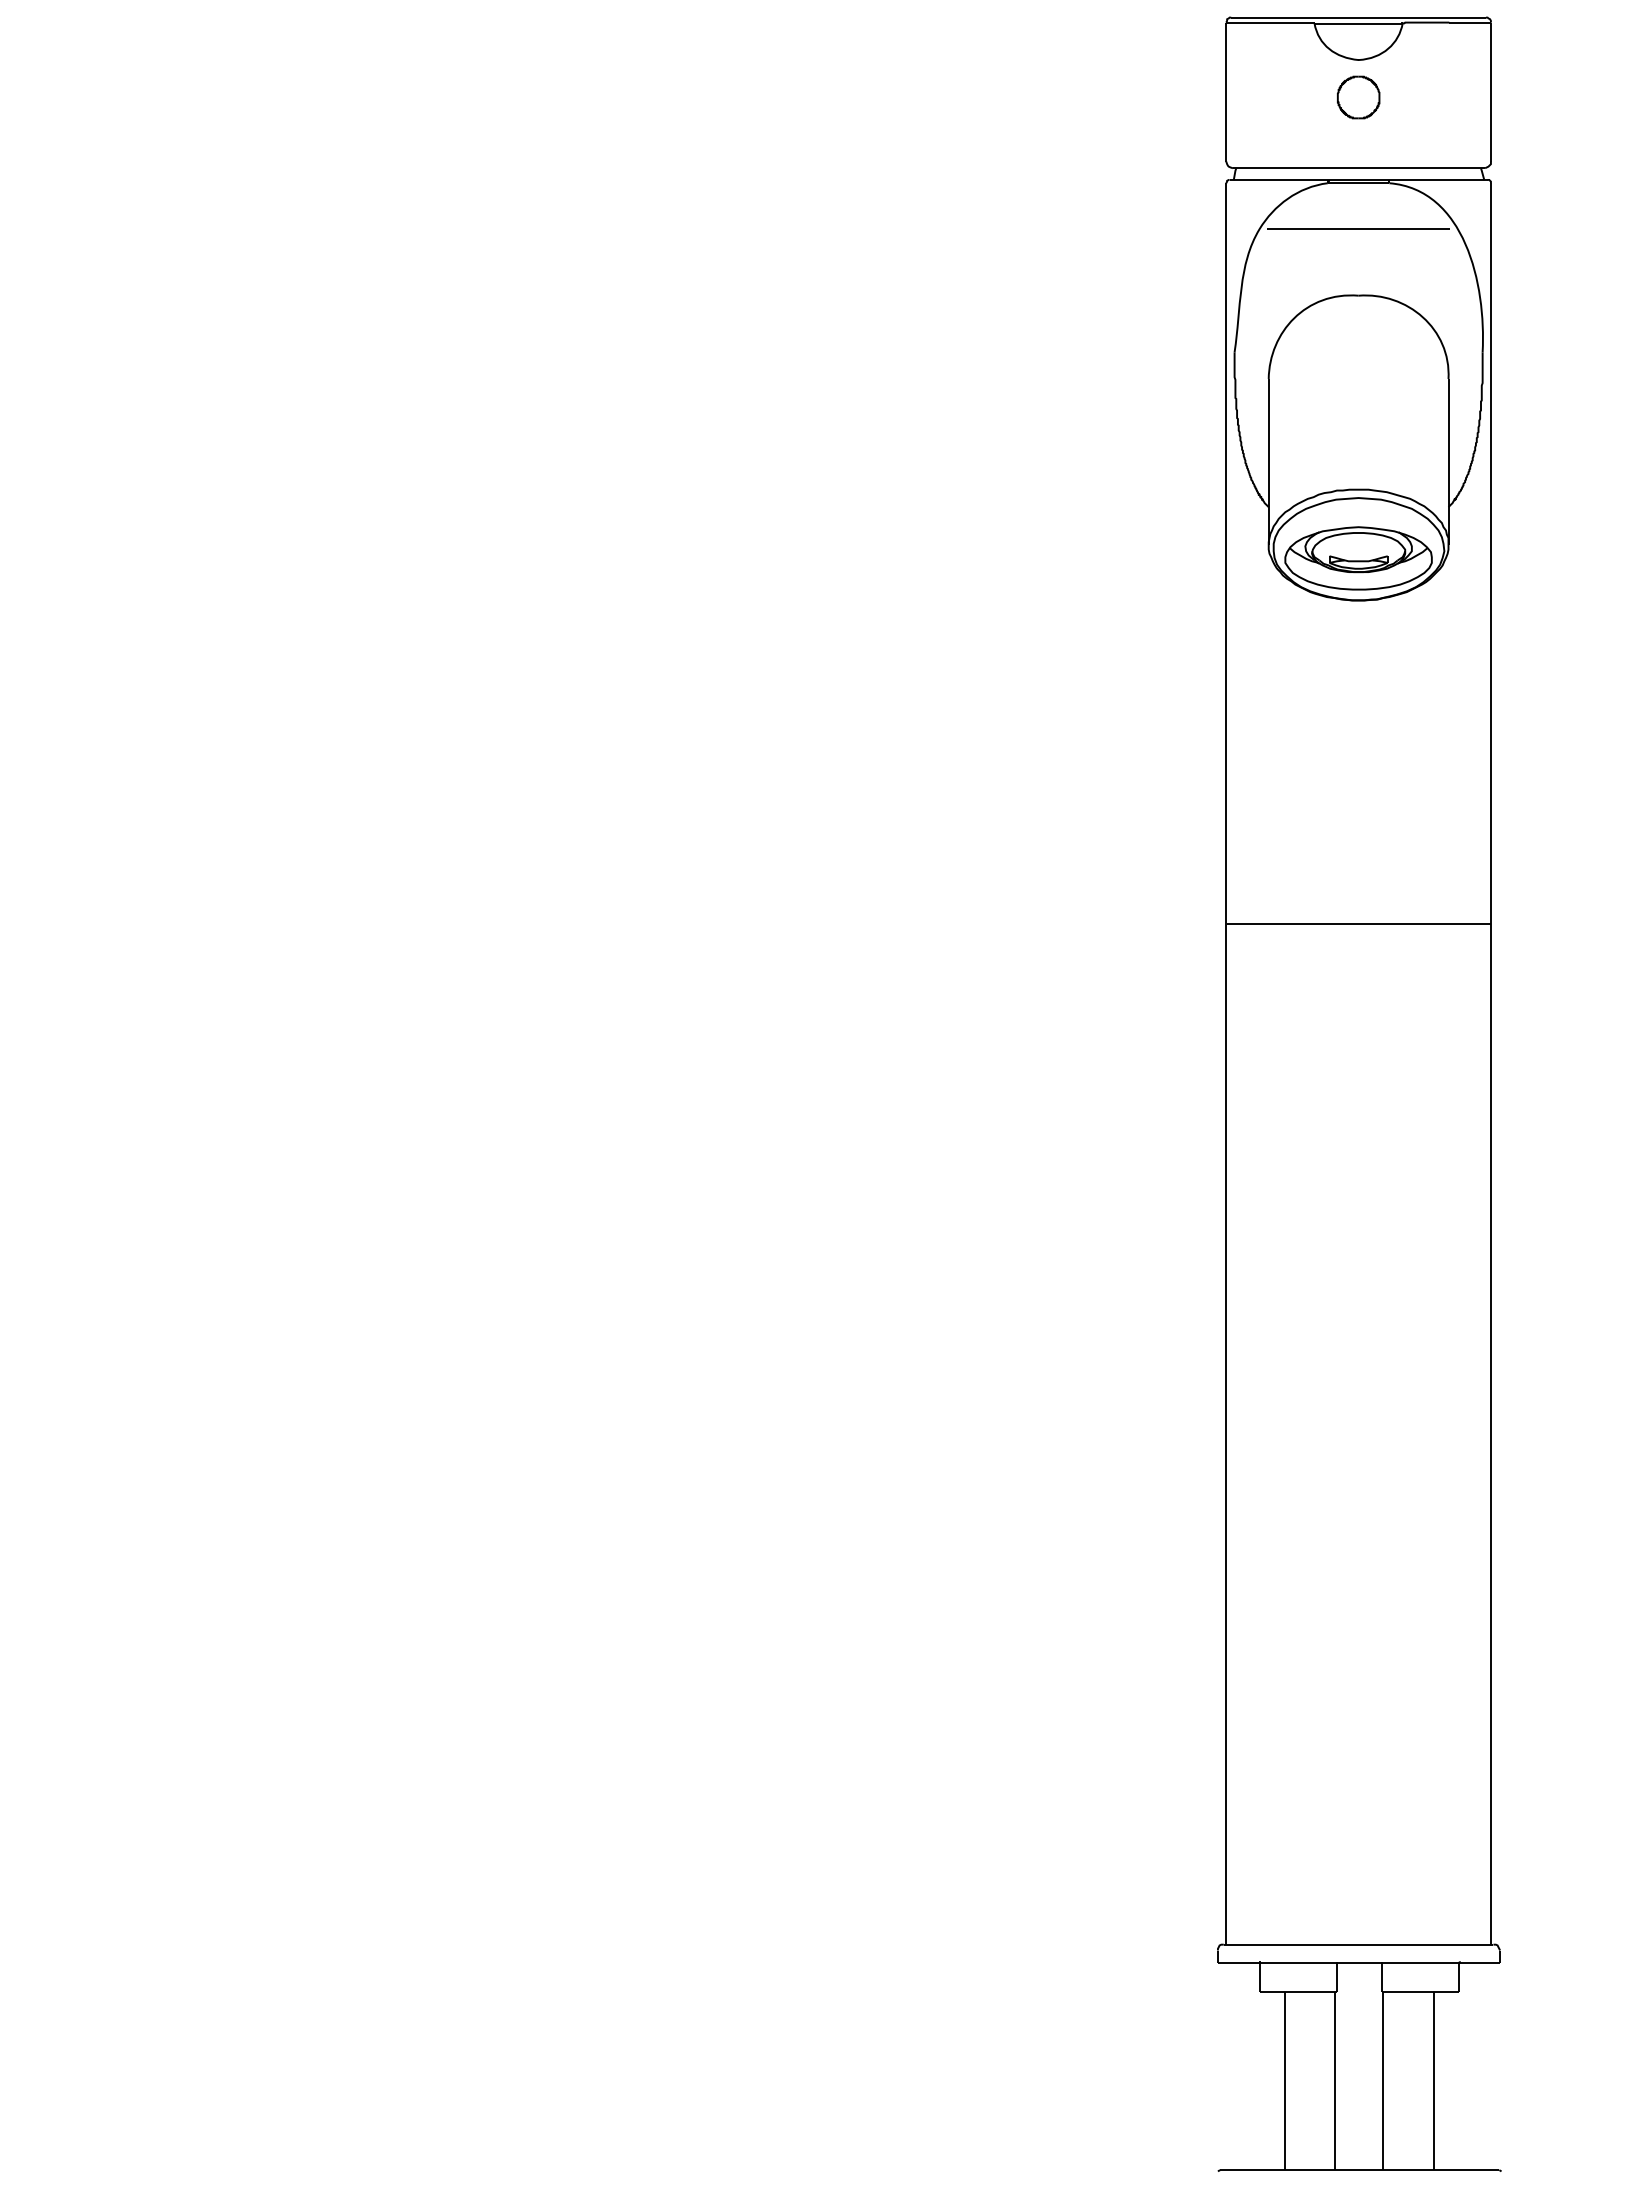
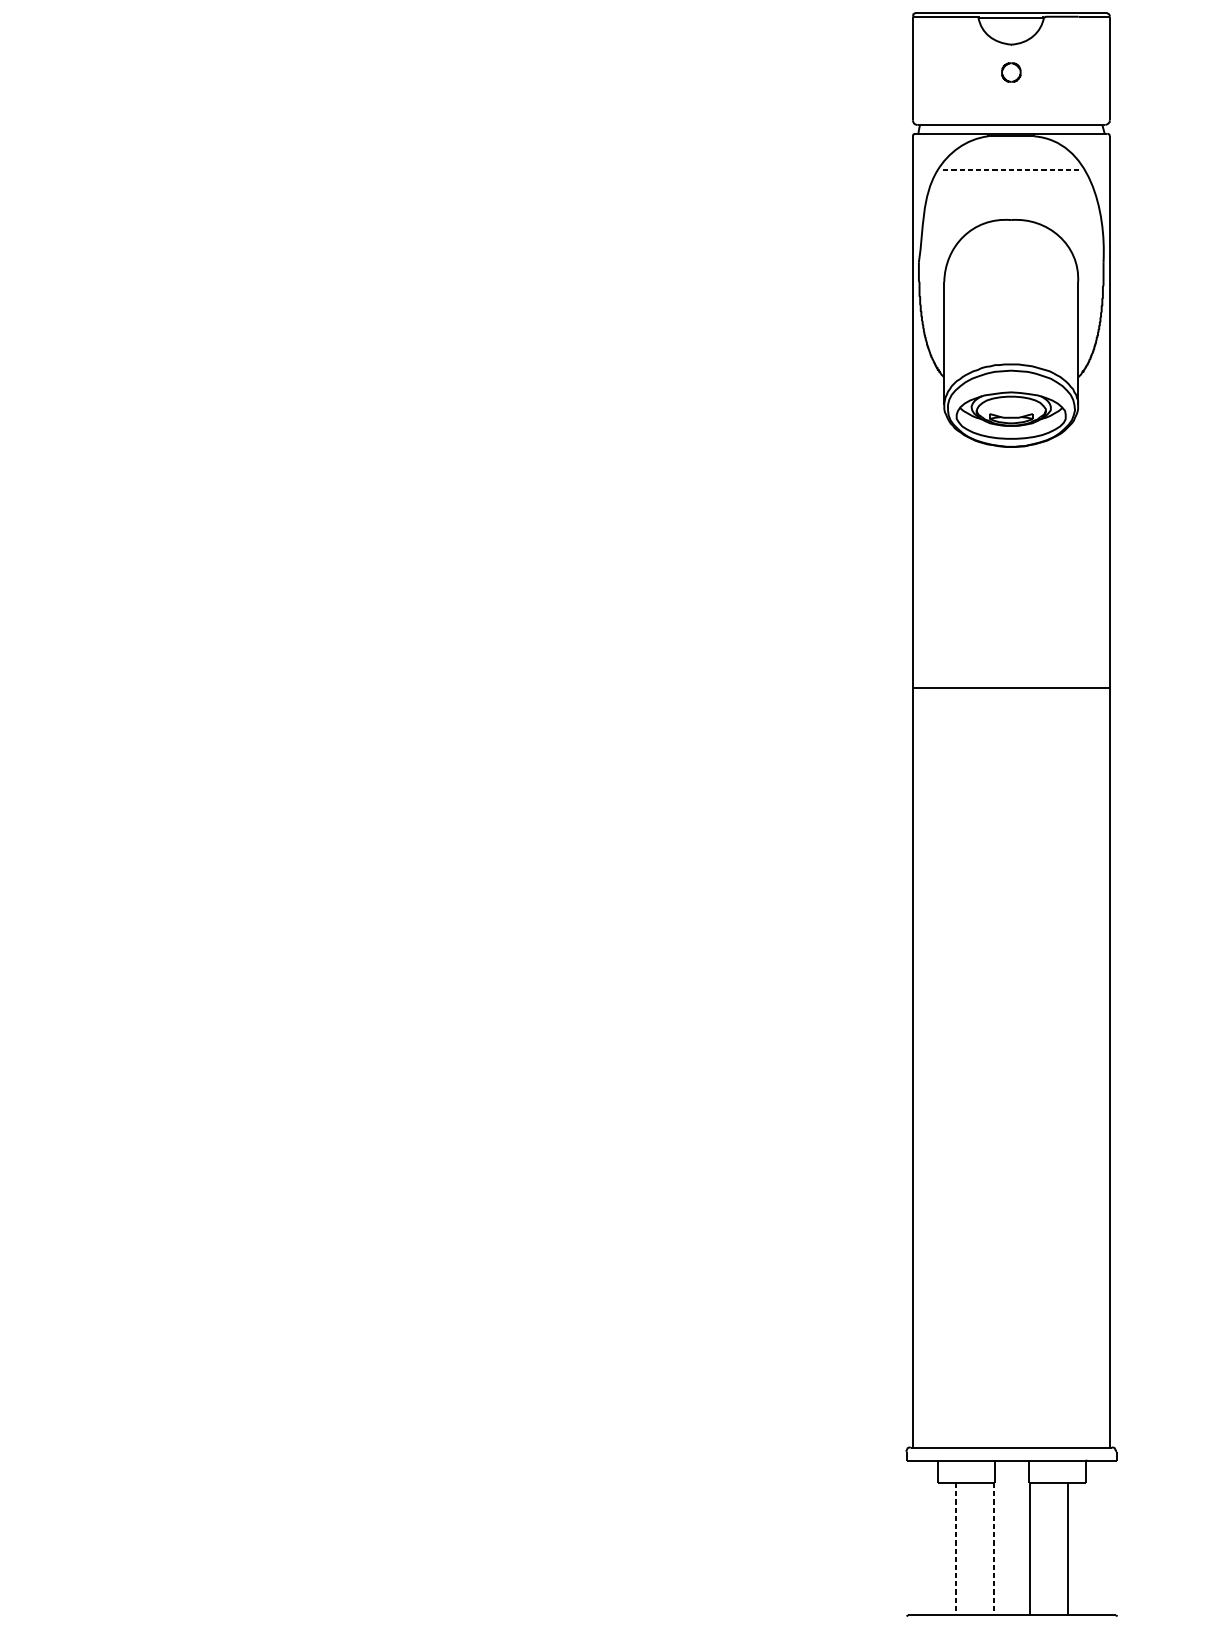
part: (1358, 97) -> (1011, 72), size x0.6
line: (1358, 229) -> (1011, 170), solid -> dashed
line: (1285, 2081) -> (956, 1549), solid -> dashed
line: (1335, 2081) -> (994, 1549), solid -> dashed

